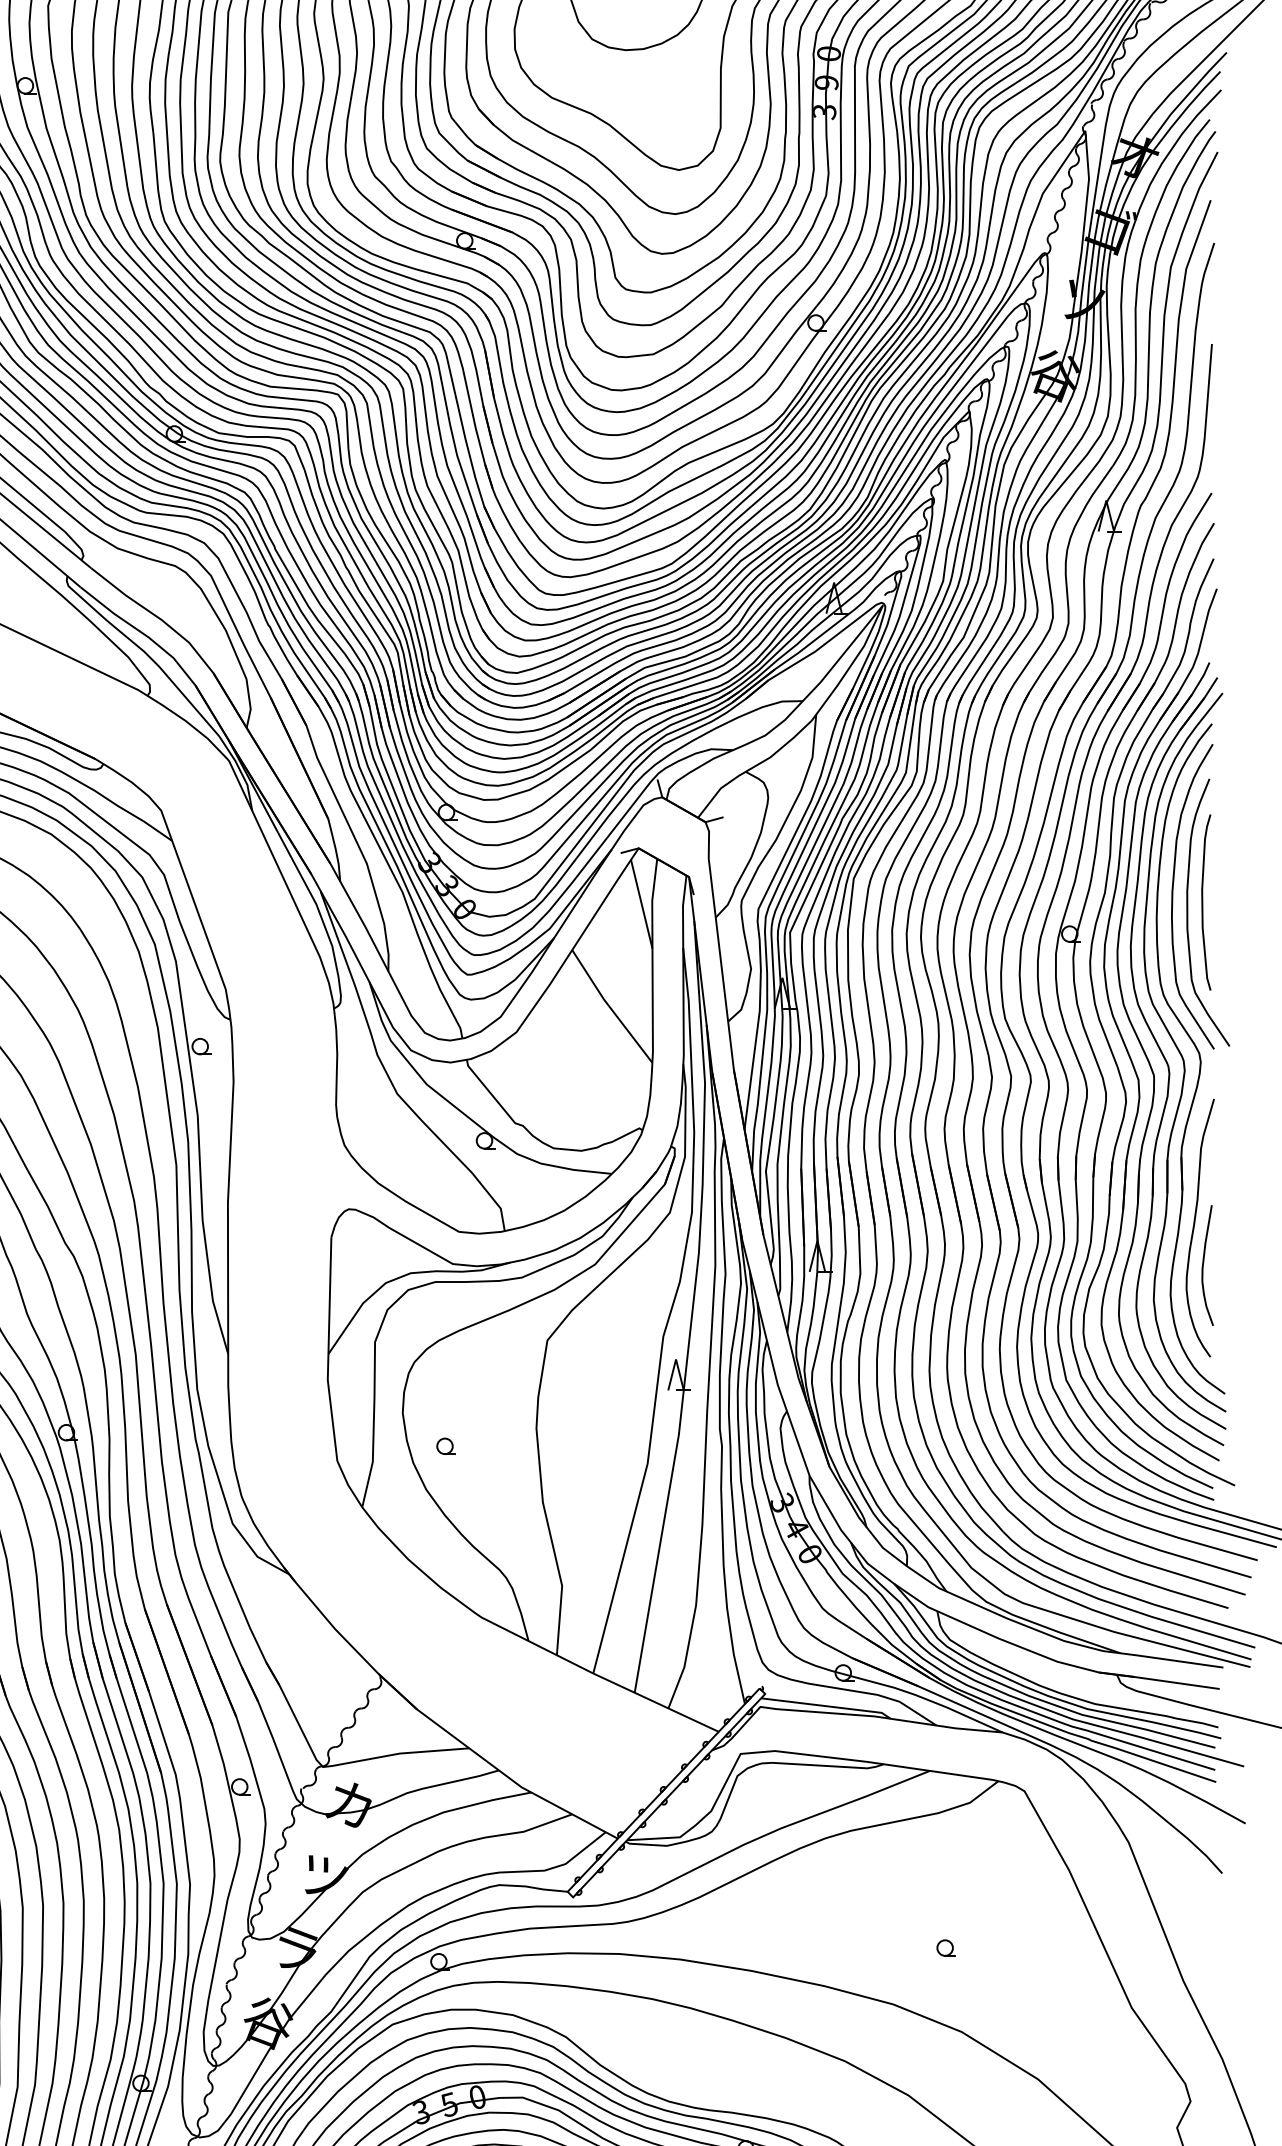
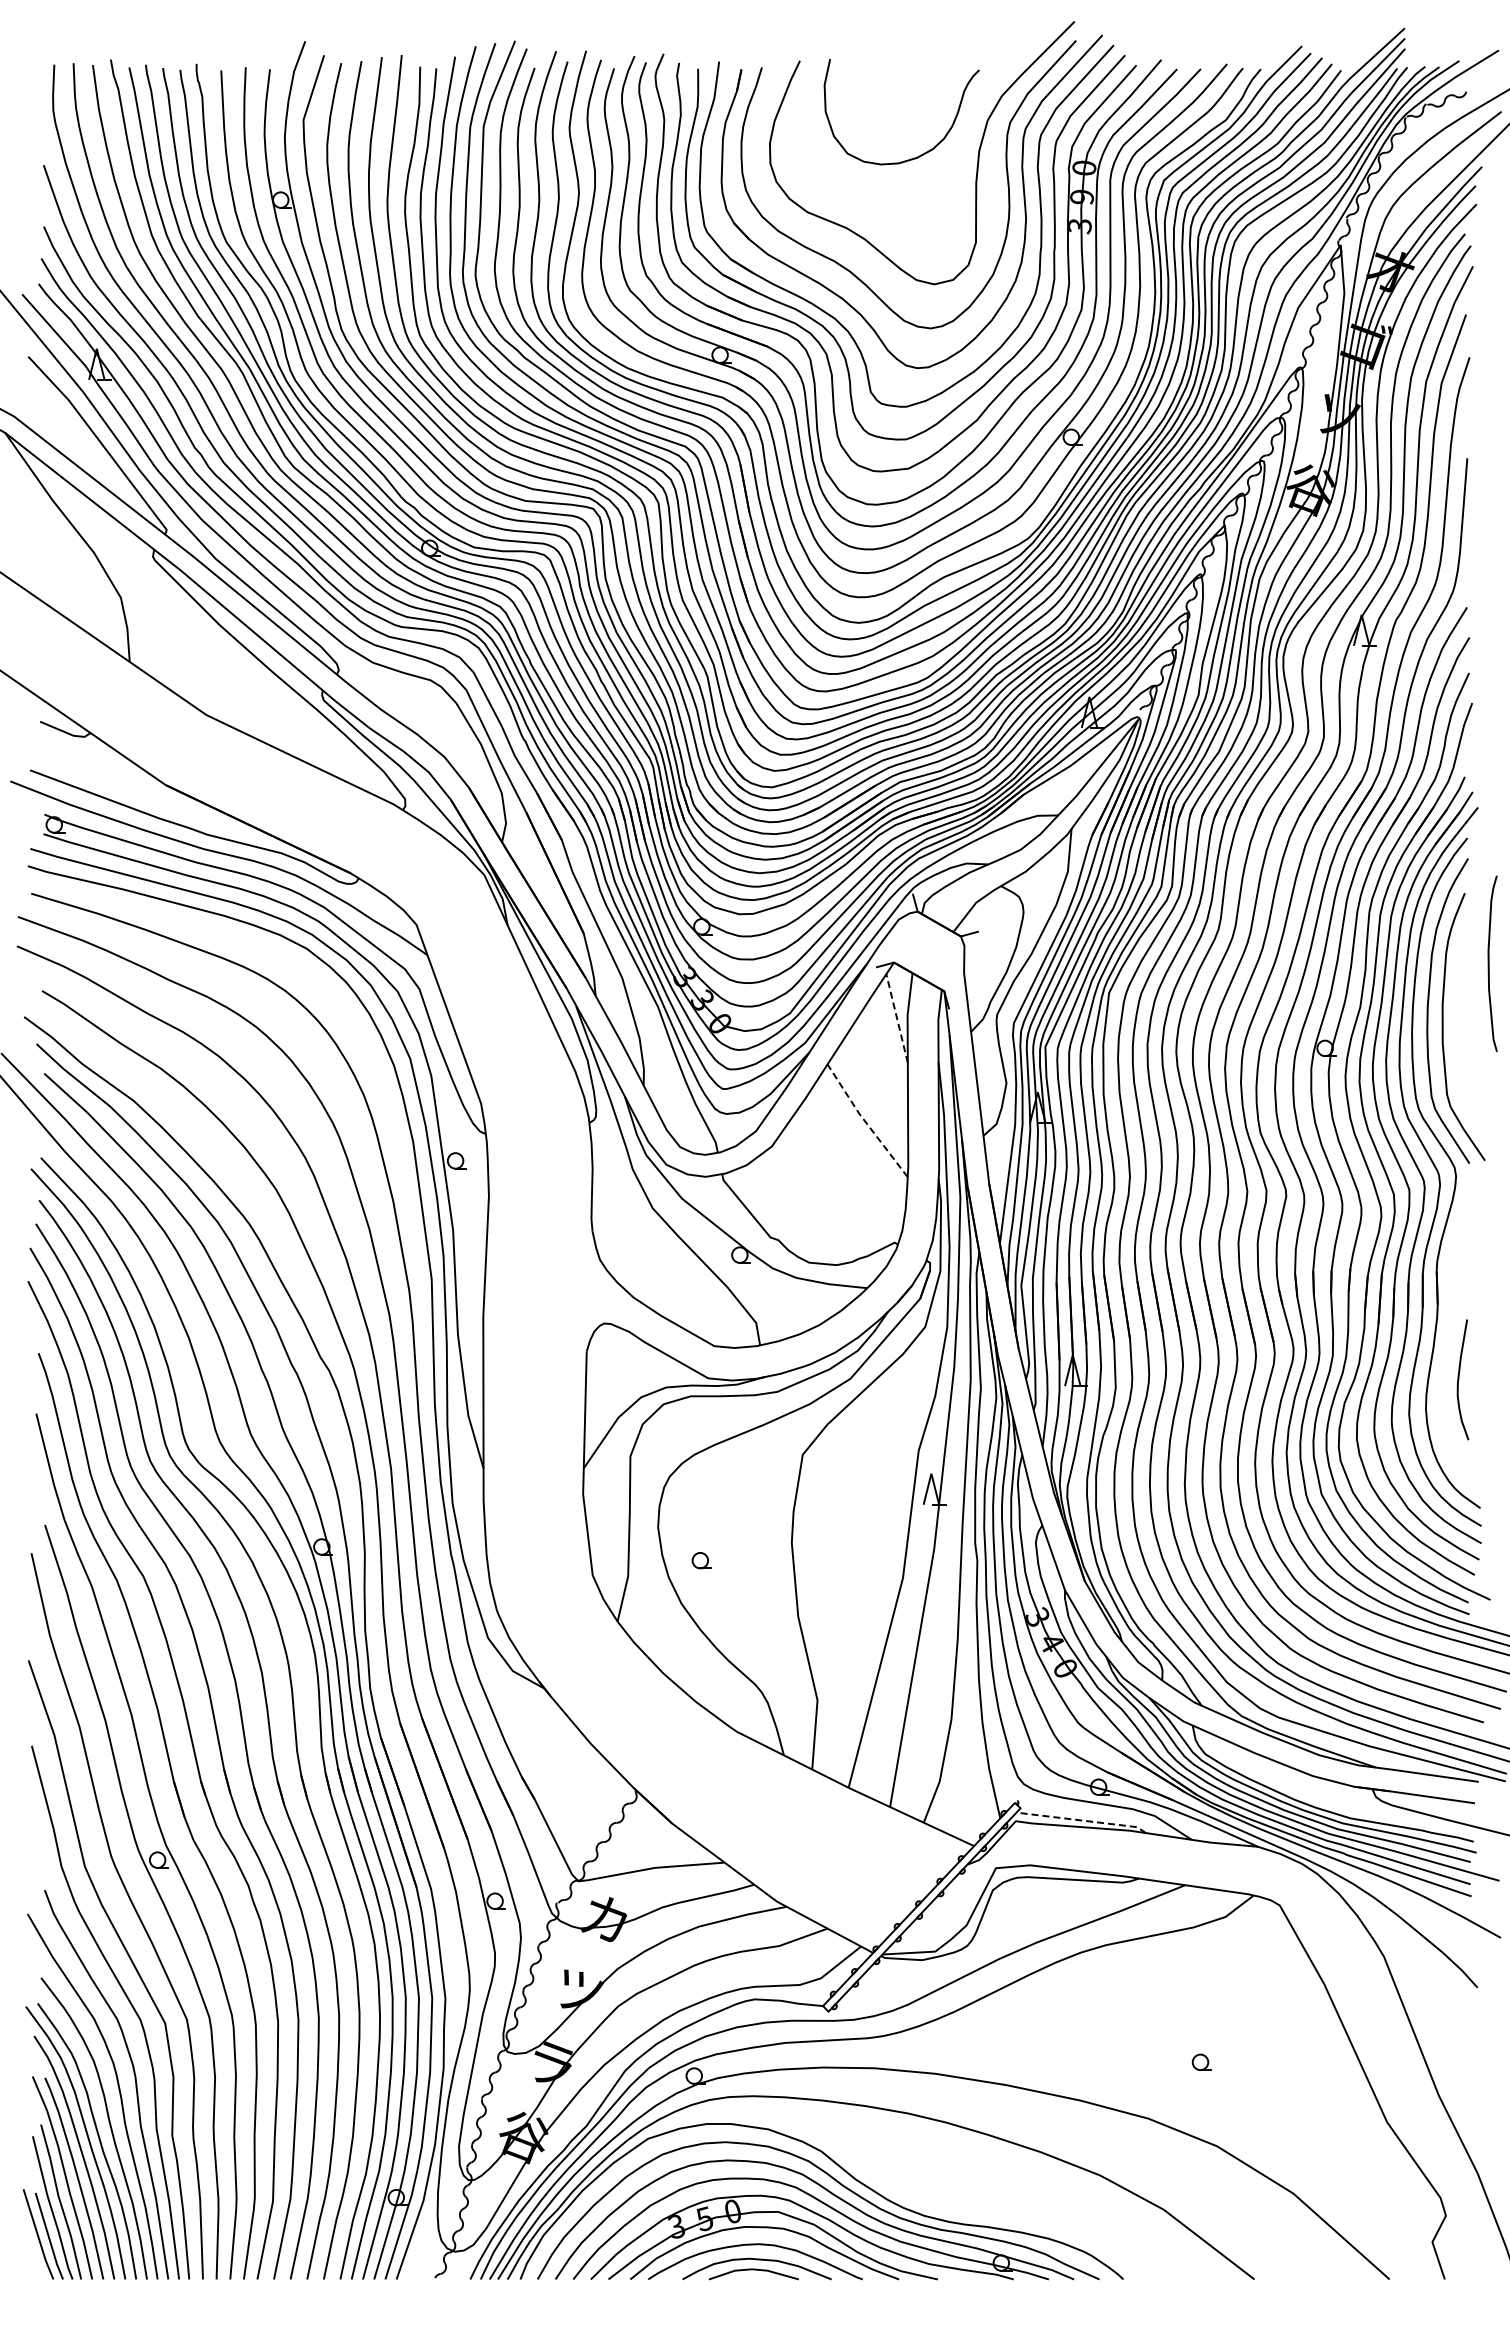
curve: (1203, 902) -> (1489, 963), moved
line: (642, 904) -> (897, 1018), solid -> dashed
line: (609, 1007) -> (864, 1121), solid -> dashed
curve: (1195, 1226) -> (1450, 1340), removed
line: (827, 1706) -> (1082, 1820), solid -> dashed

